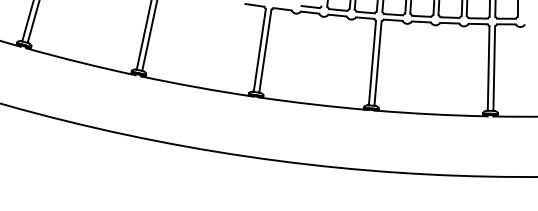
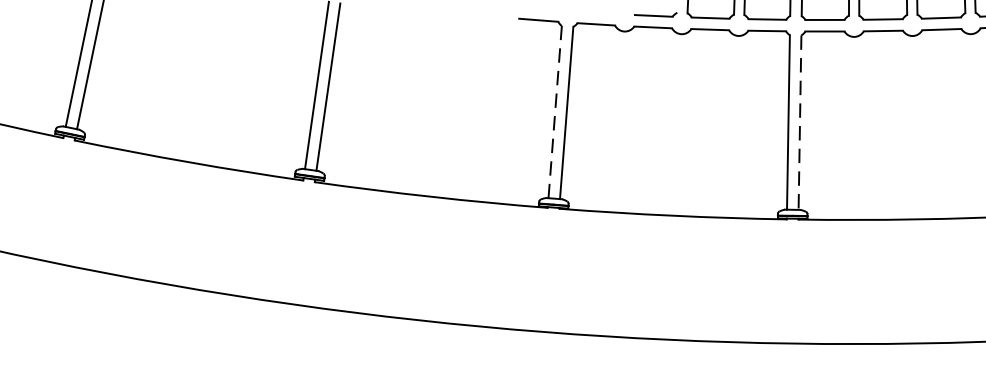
line: (259, 50) -> (554, 112), solid -> dashed
line: (377, 64) -> (799, 124), solid -> dashed

